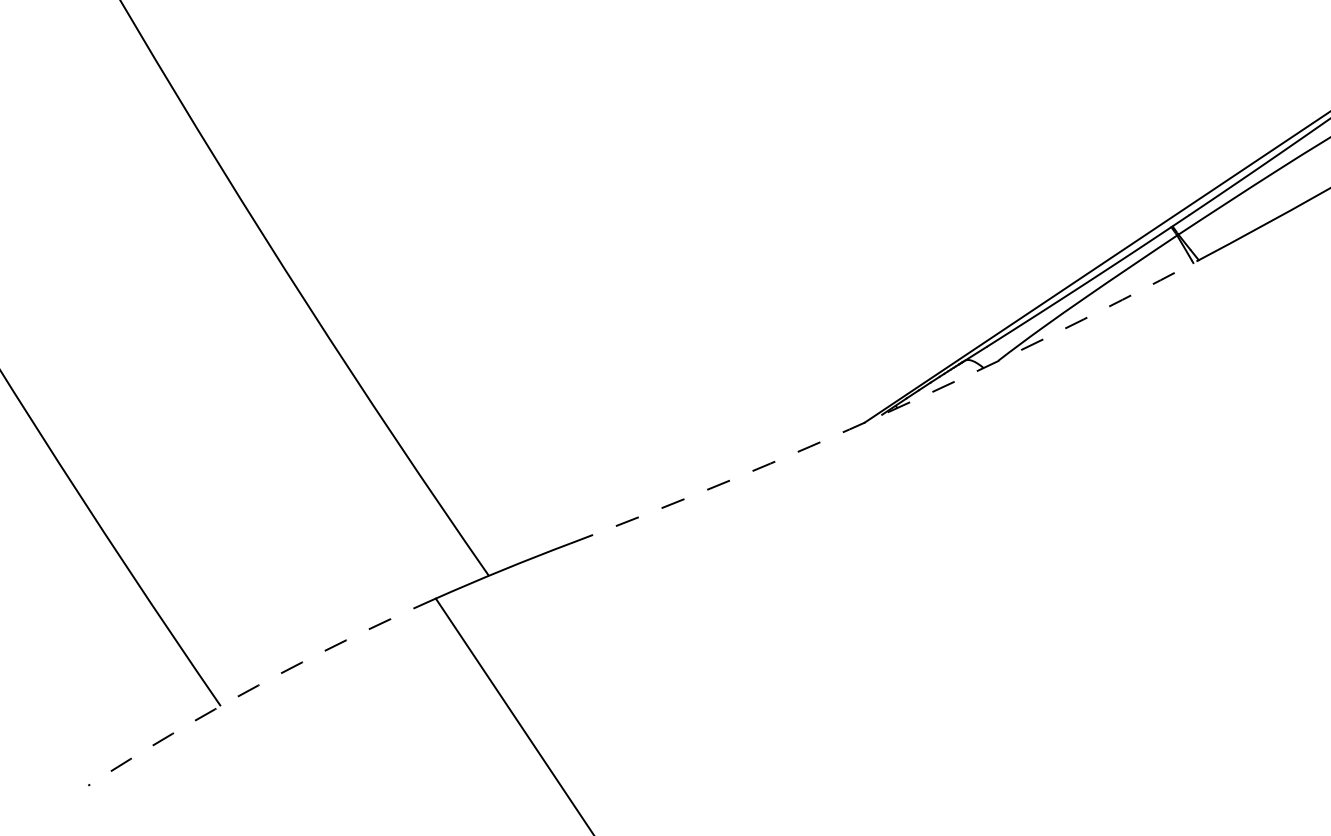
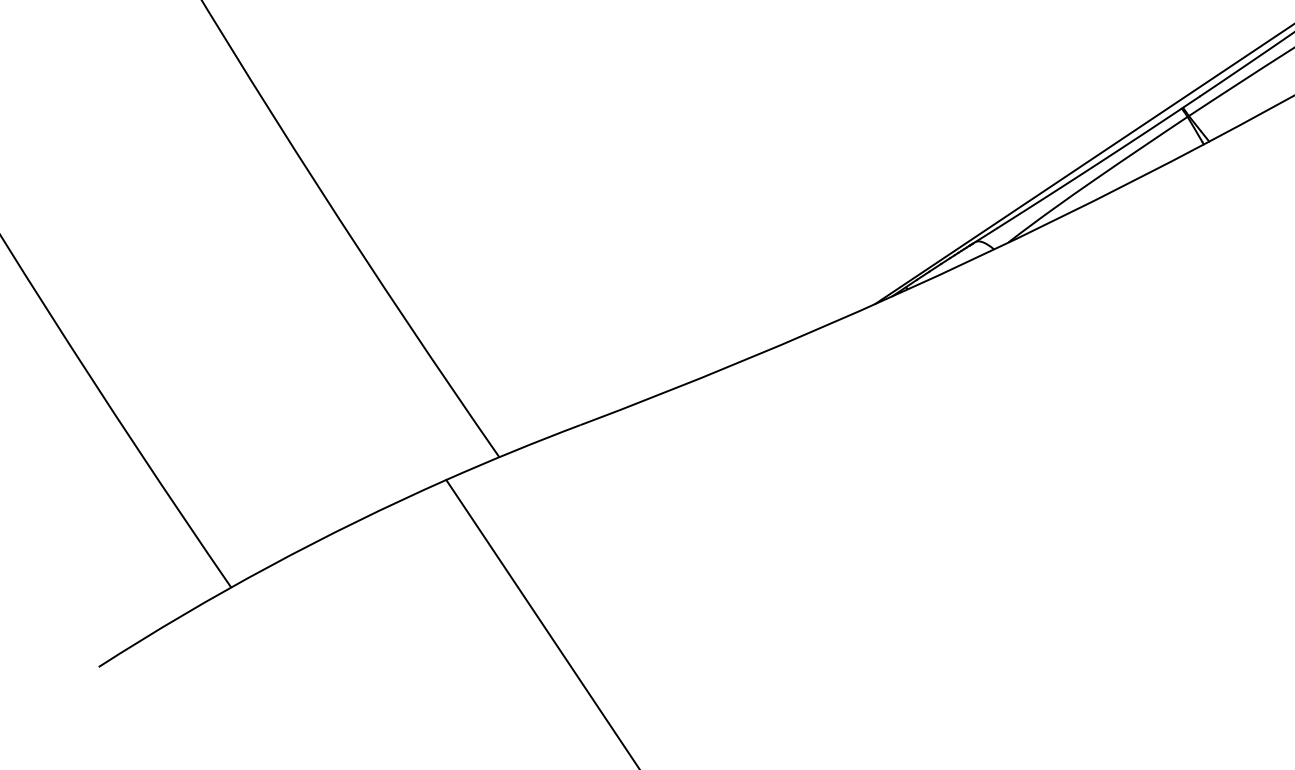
arc: (888, 411) -> (898, 292), dashed -> solid
arc: (258, 685) -> (268, 566), dashed -> solid

